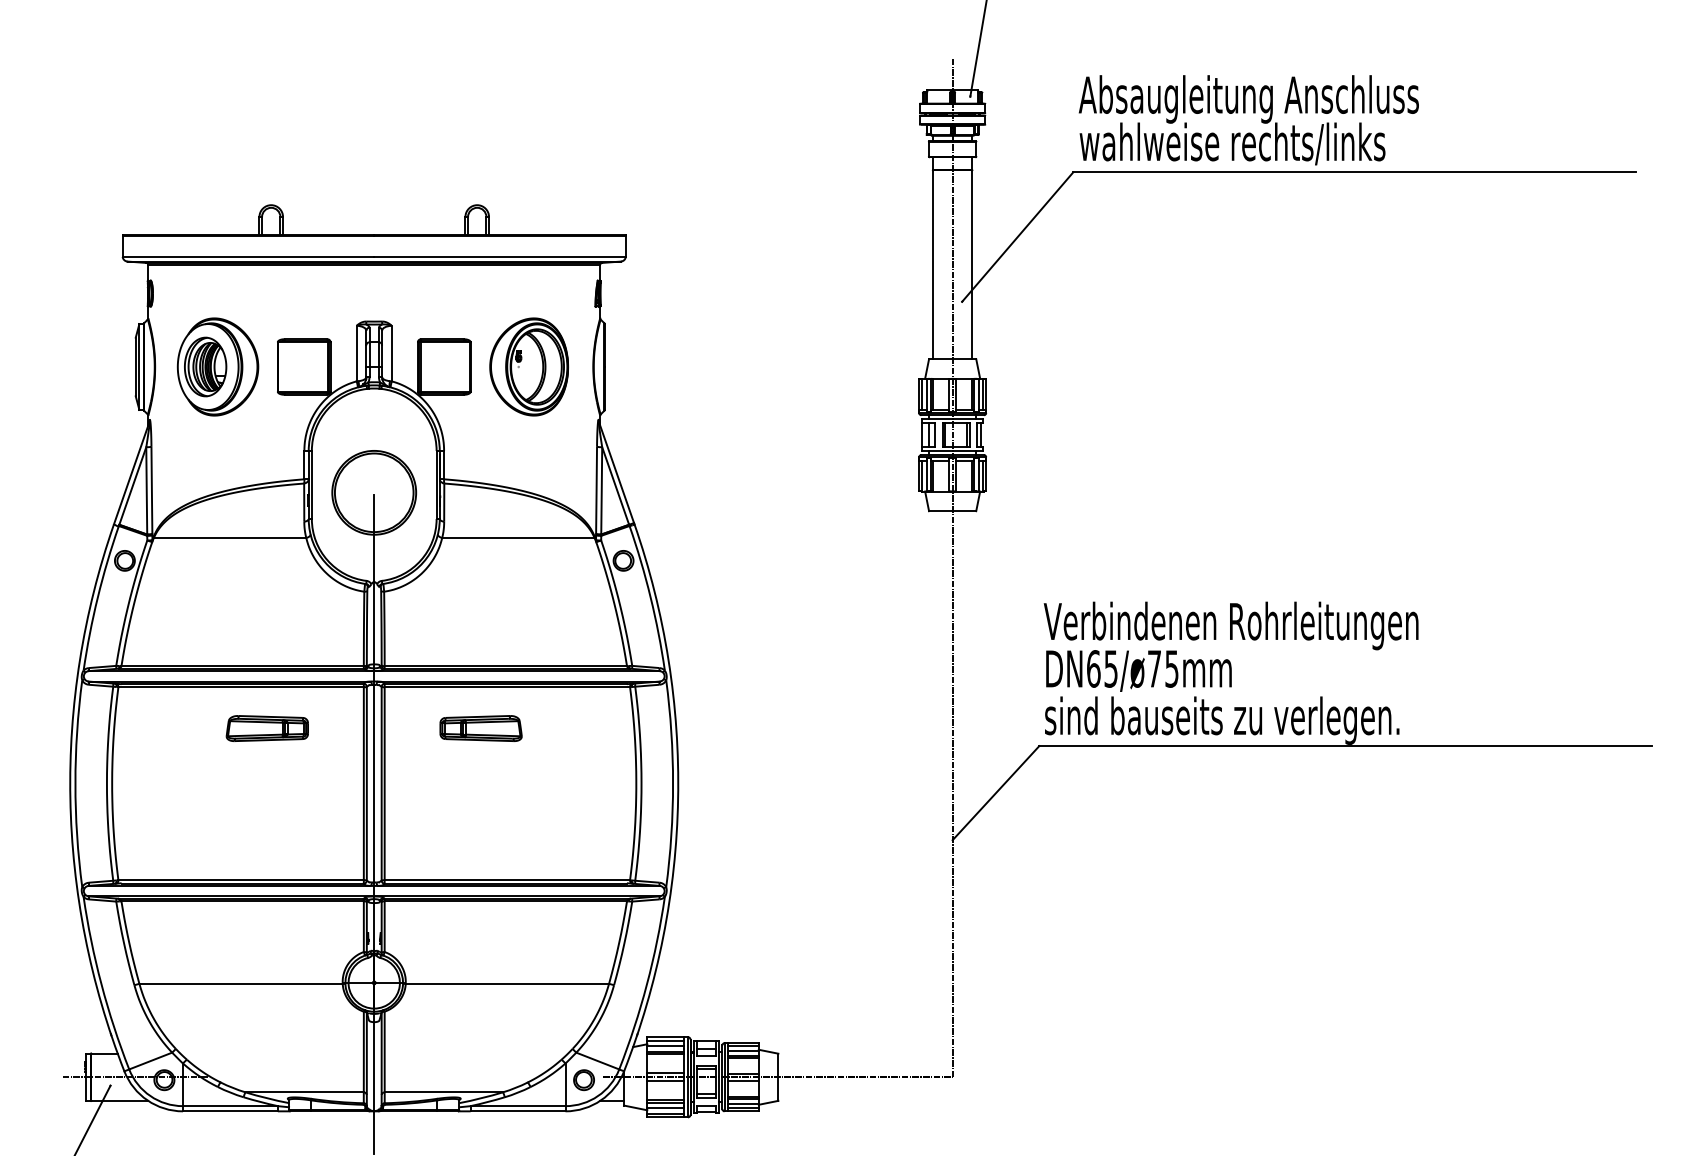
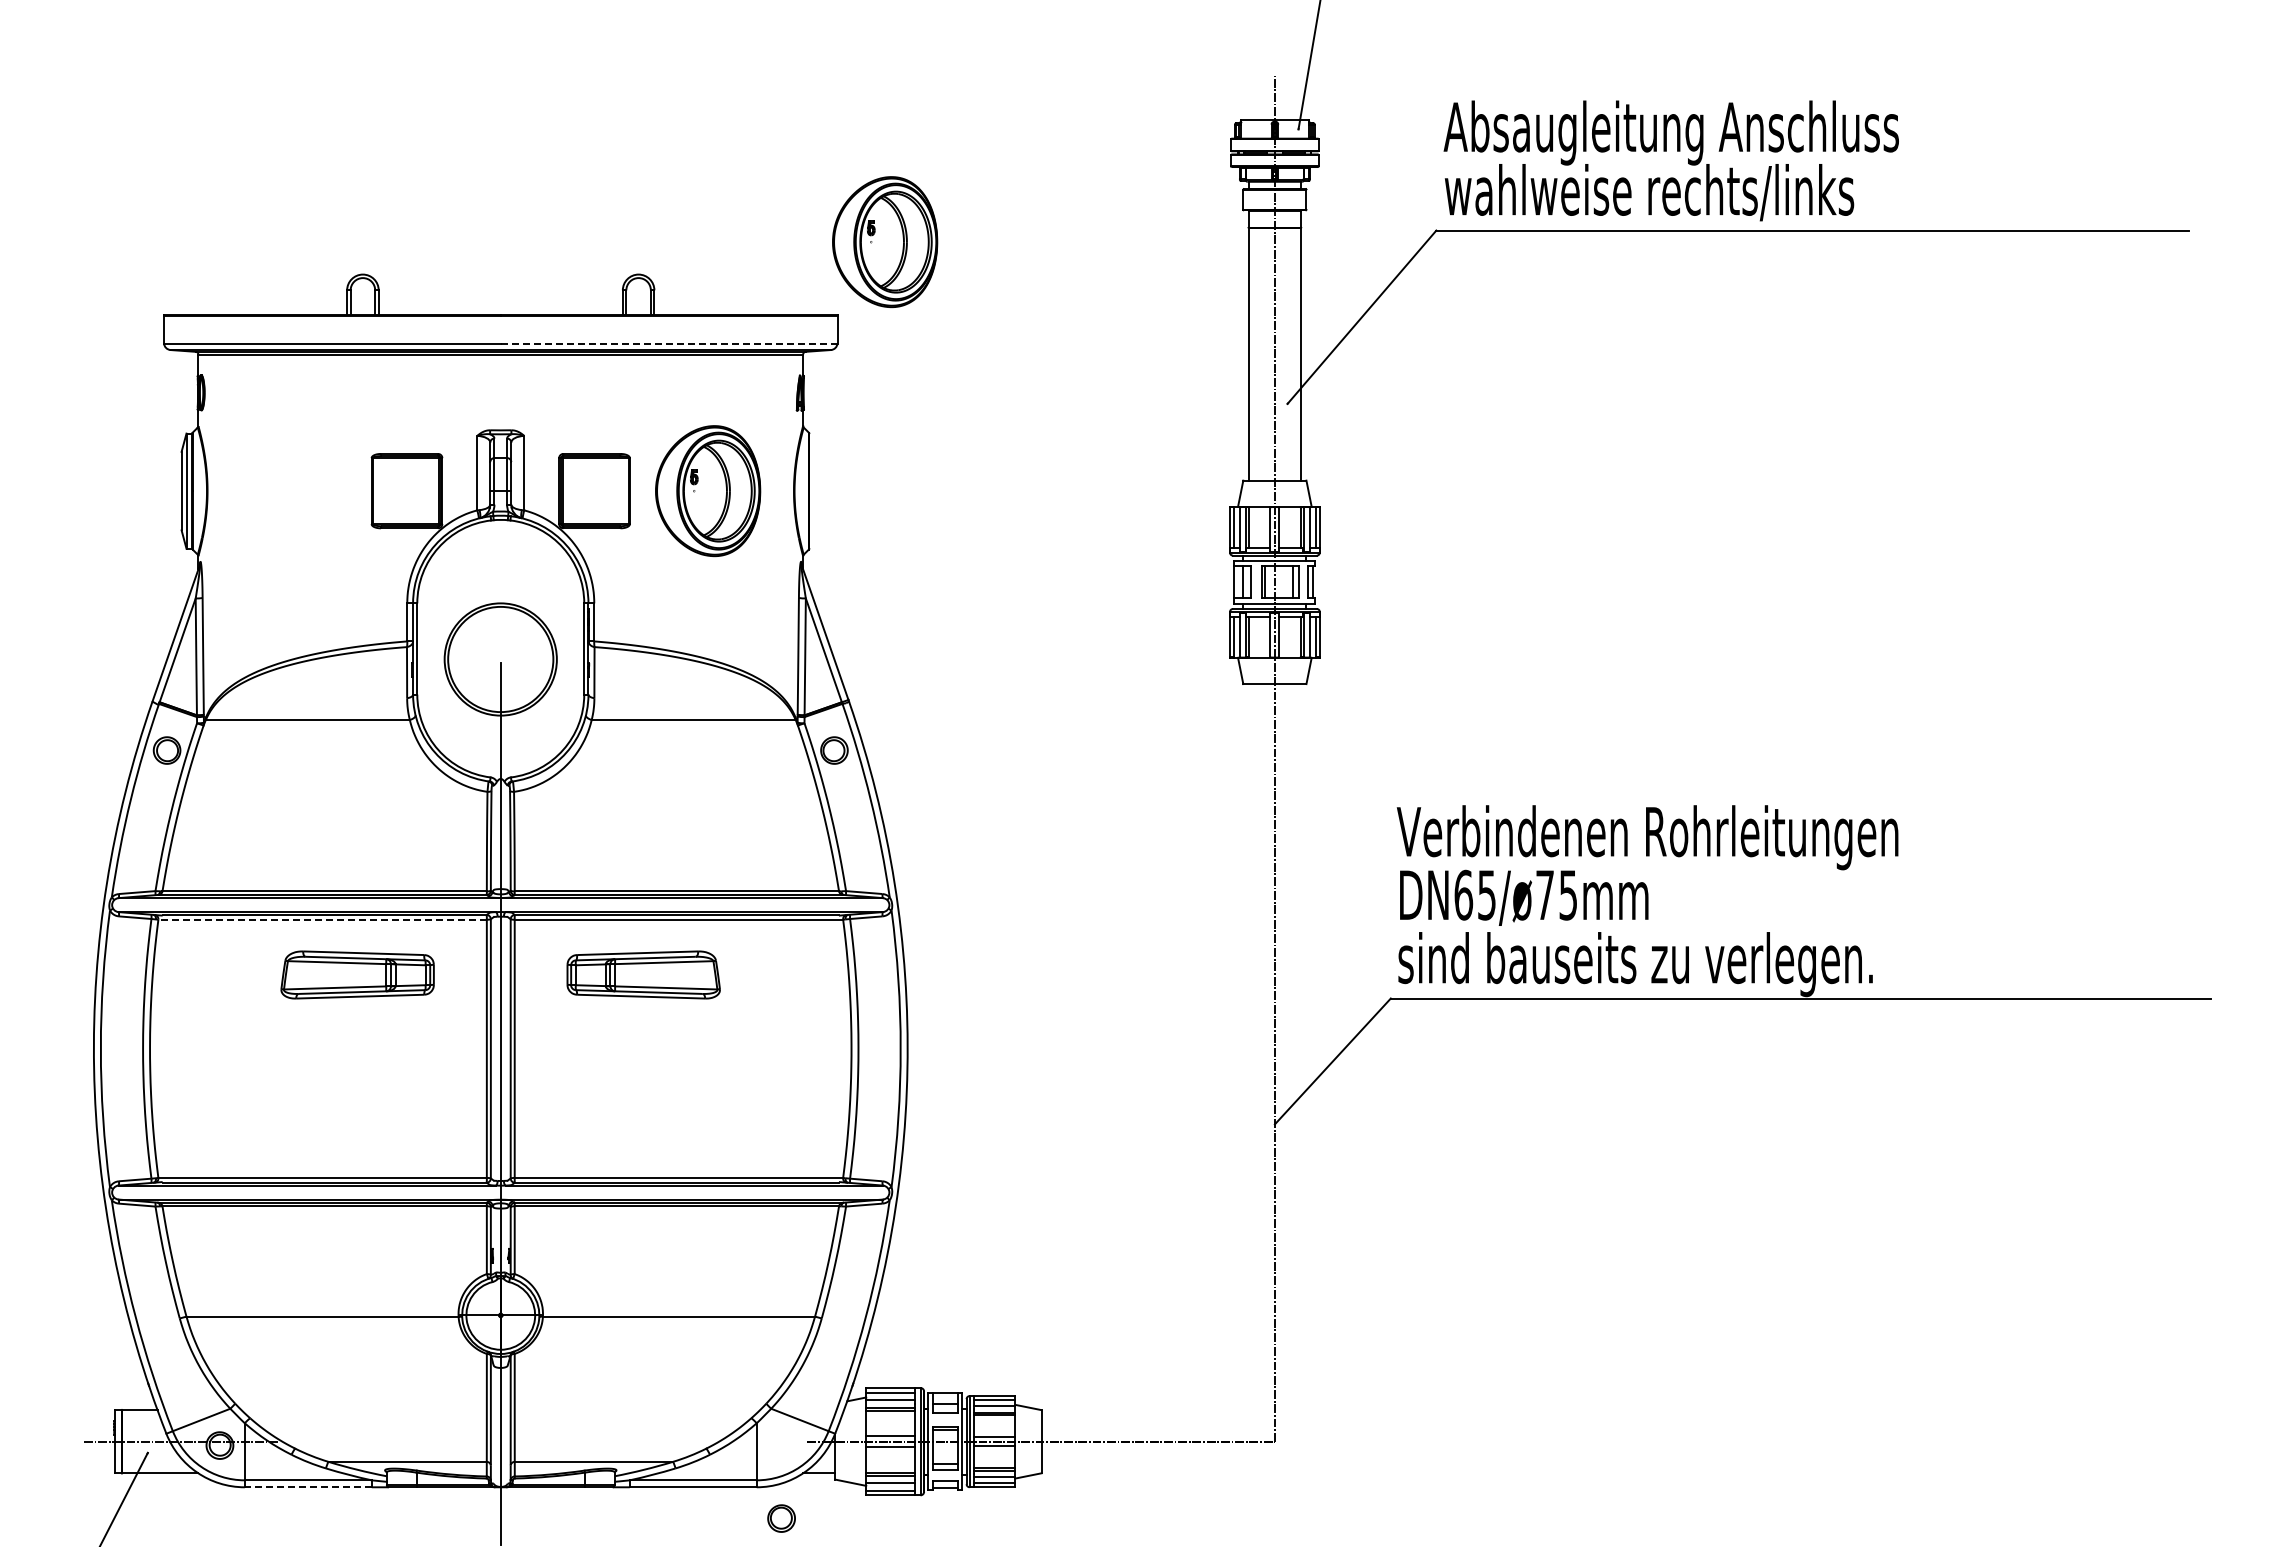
part: (661, 181) -> (885, 242), added
line: (499, 256) -> (668, 343), solid -> dashed
part: (217, 367) -> (291, 491), removed
line: (241, 687) -> (322, 919), solid -> dashed
part: (267, 728) -> (357, 974), size x1.4
part: (480, 728) -> (643, 974), size x1.4
part: (584, 1080) -> (781, 1518), moved
line: (230, 1111) -> (308, 1487), solid -> dashed

